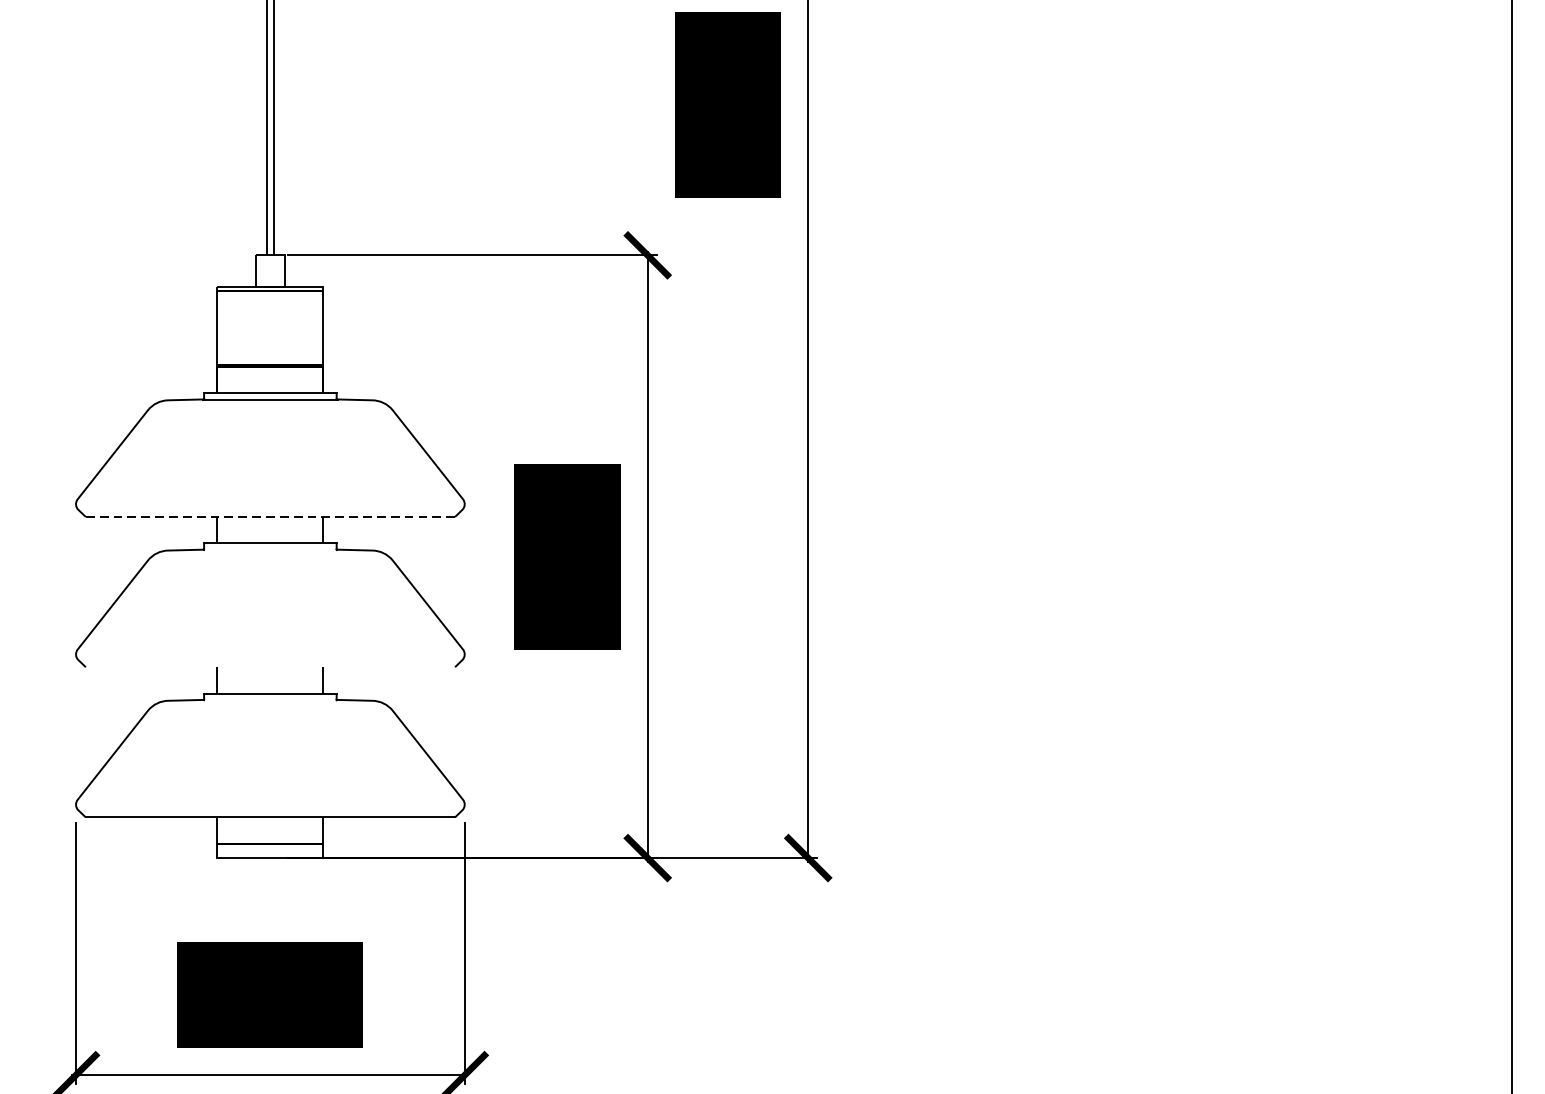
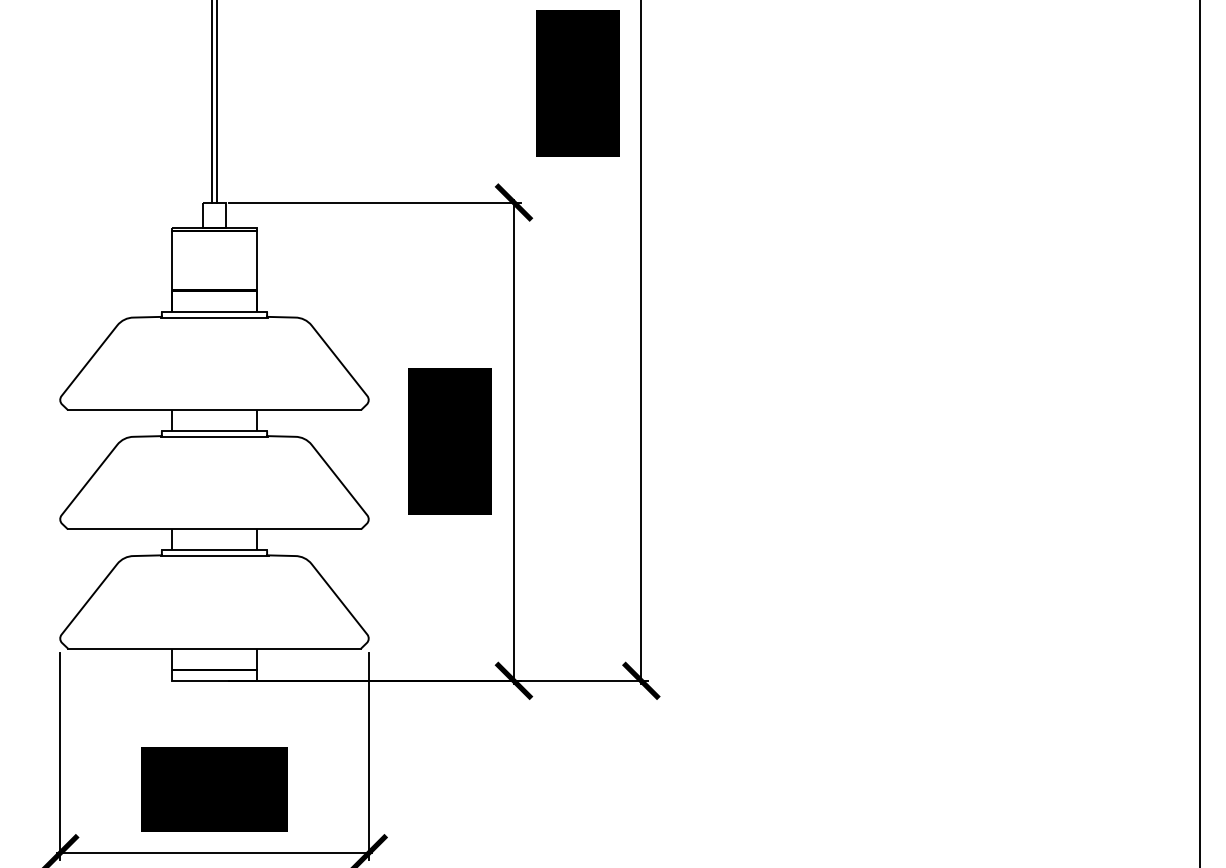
line: (270, 517) -> (214, 410), dashed -> solid
line: (270, 550) -> (214, 436), added
line: (270, 667) -> (214, 529), added
line: (270, 701) -> (214, 556), added

